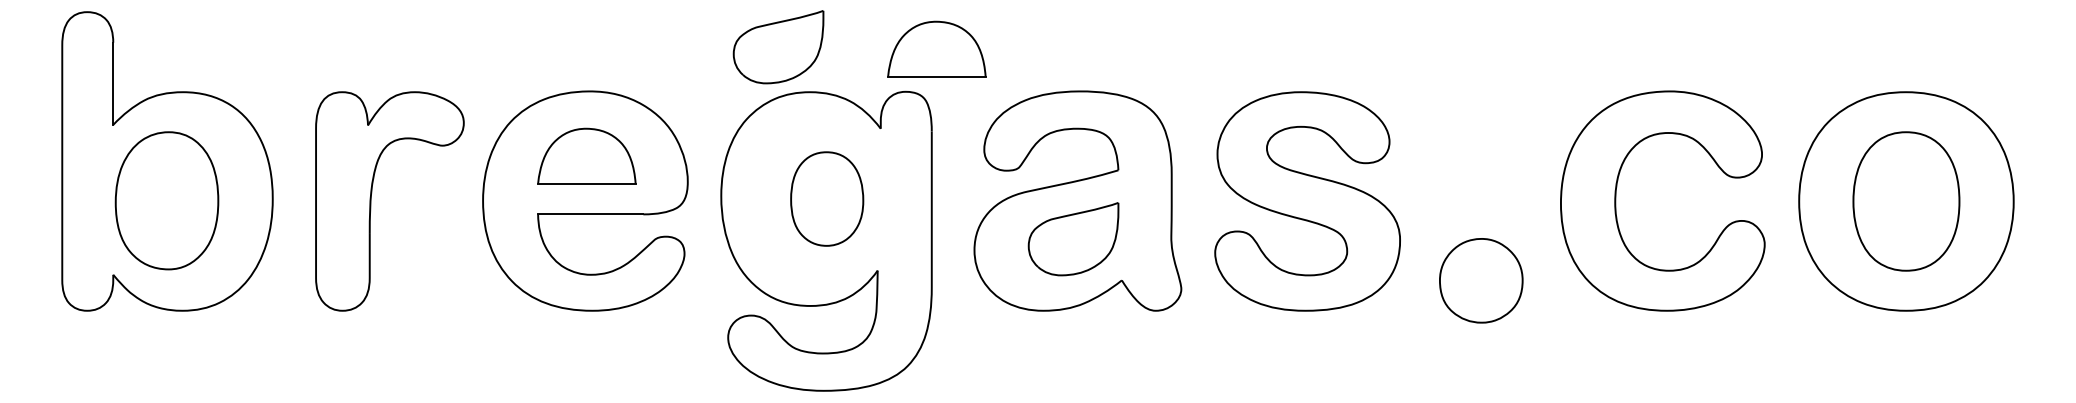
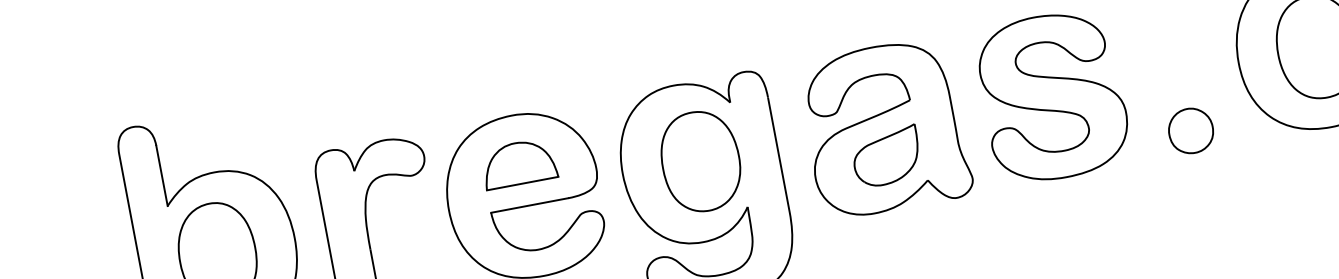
part: (778, 47) -> (644, 57), removed
part: (936, 48) -> (760, 36), removed
part: (826, 198) -> (700, 161), size x1.43
part: (1480, 280) -> (1190, 130), size x0.71

